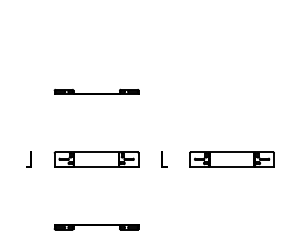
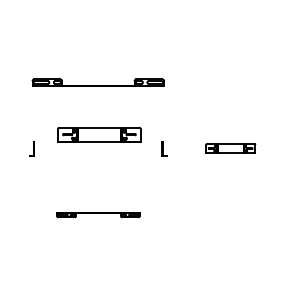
part: (96, 91) -> (98, 82), size x1.6
part: (96, 159) -> (99, 134), moved
part: (231, 159) -> (230, 148), size x0.6

